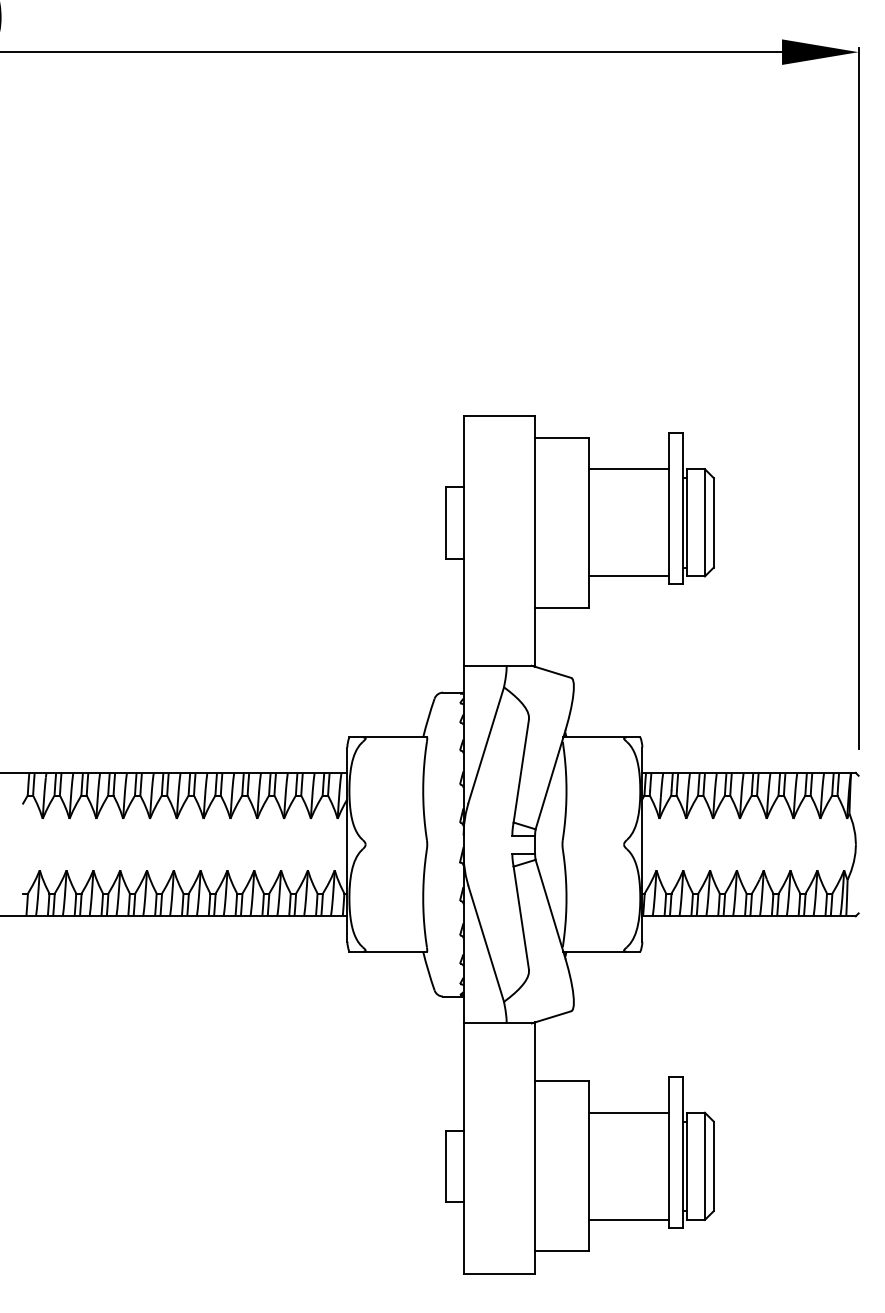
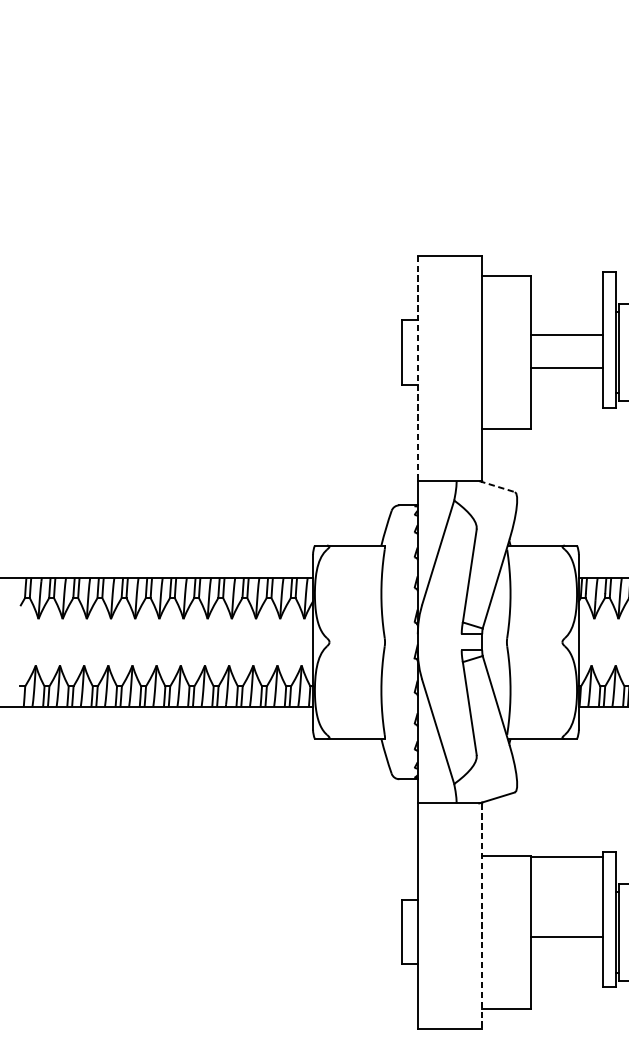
line: (628, 469) -> (566, 334), moved
line: (463, 541) -> (417, 369), solid -> dashed
line: (628, 576) -> (566, 368), moved
line: (551, 671) -> (497, 486), solid -> dashed
line: (628, 1112) -> (566, 856), moved
line: (535, 1148) -> (482, 916), solid -> dashed
line: (628, 1219) -> (566, 936), moved

